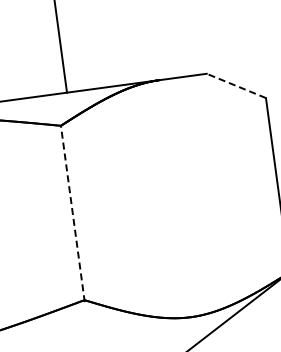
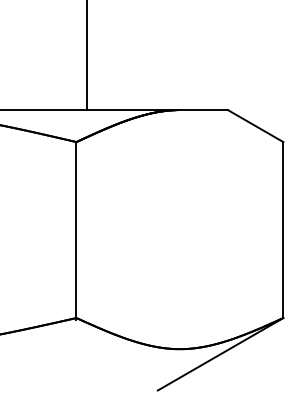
line: (236, 85) -> (255, 125), dashed -> solid
line: (72, 214) -> (76, 231), dashed -> solid

